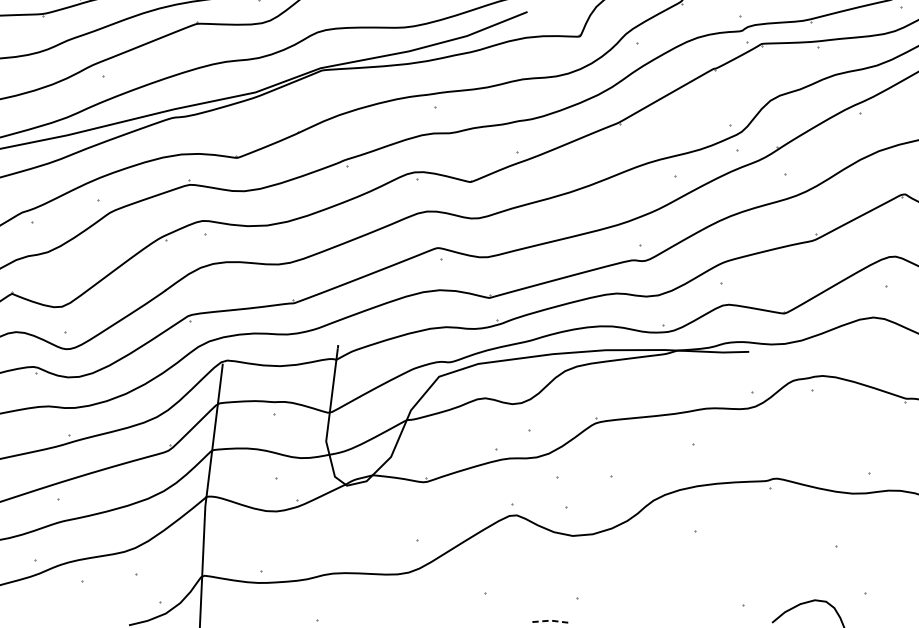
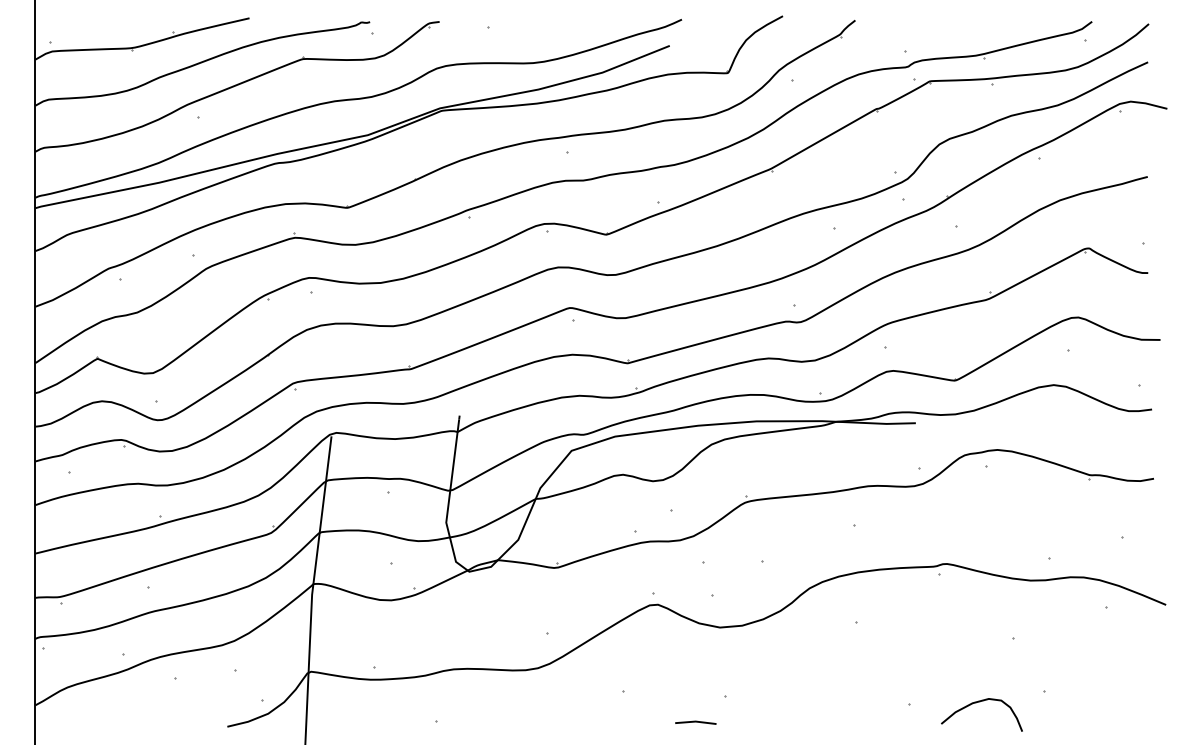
line: (550, 620) -> (695, 721), dashed -> solid

